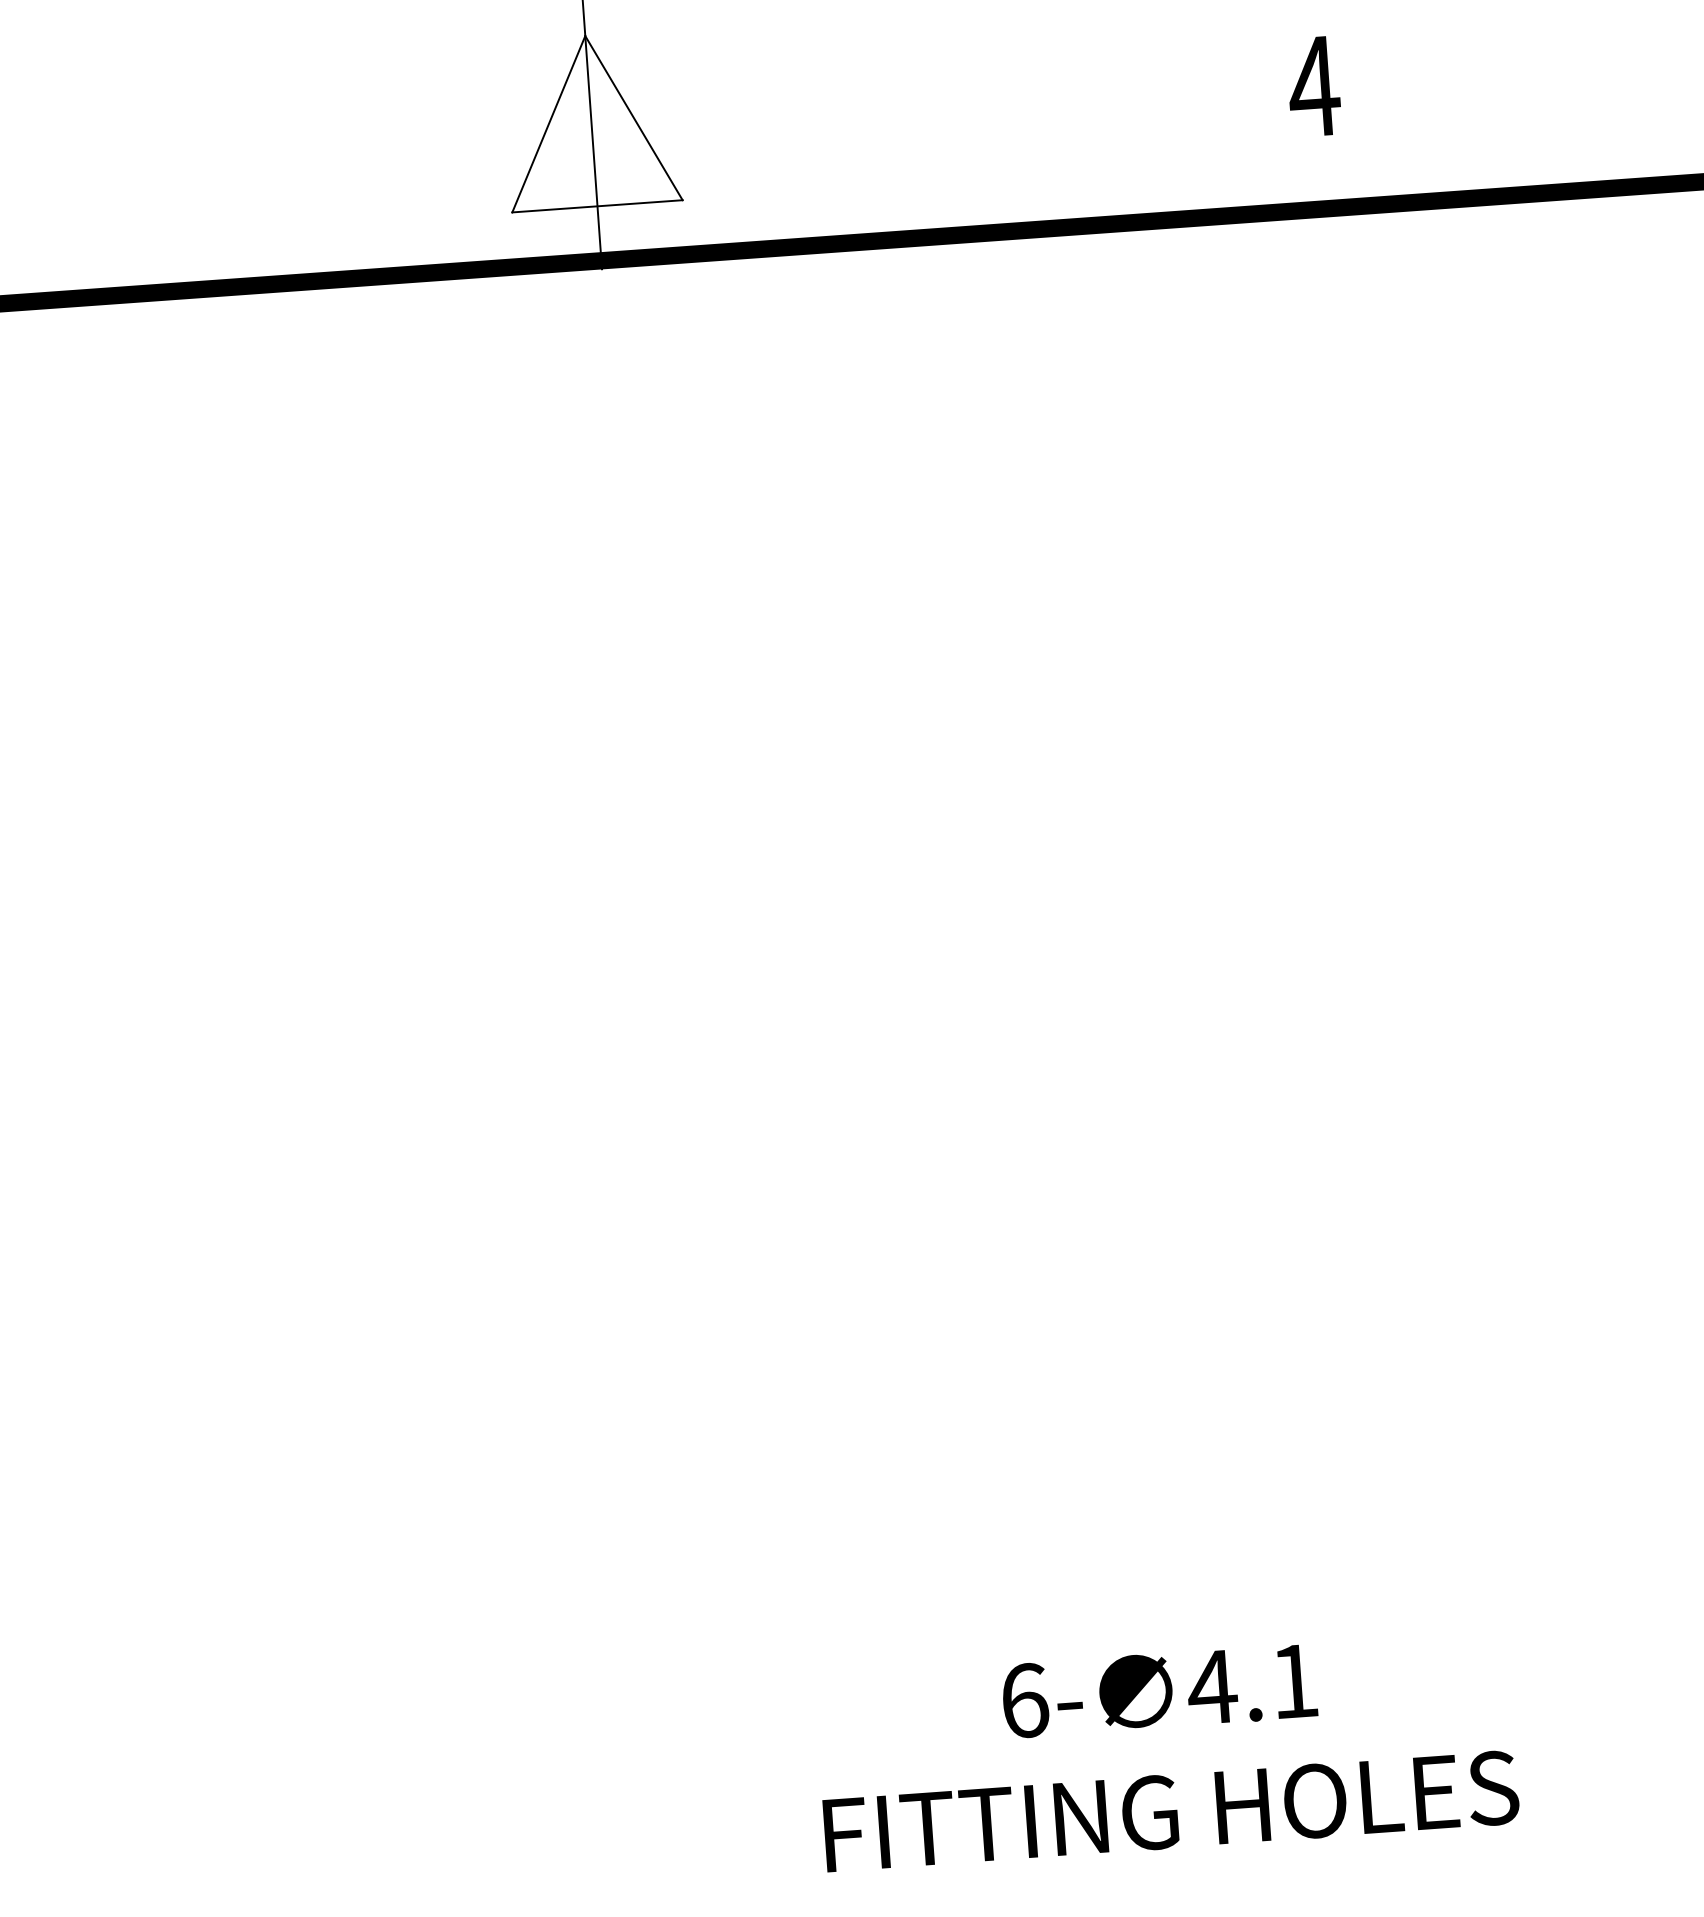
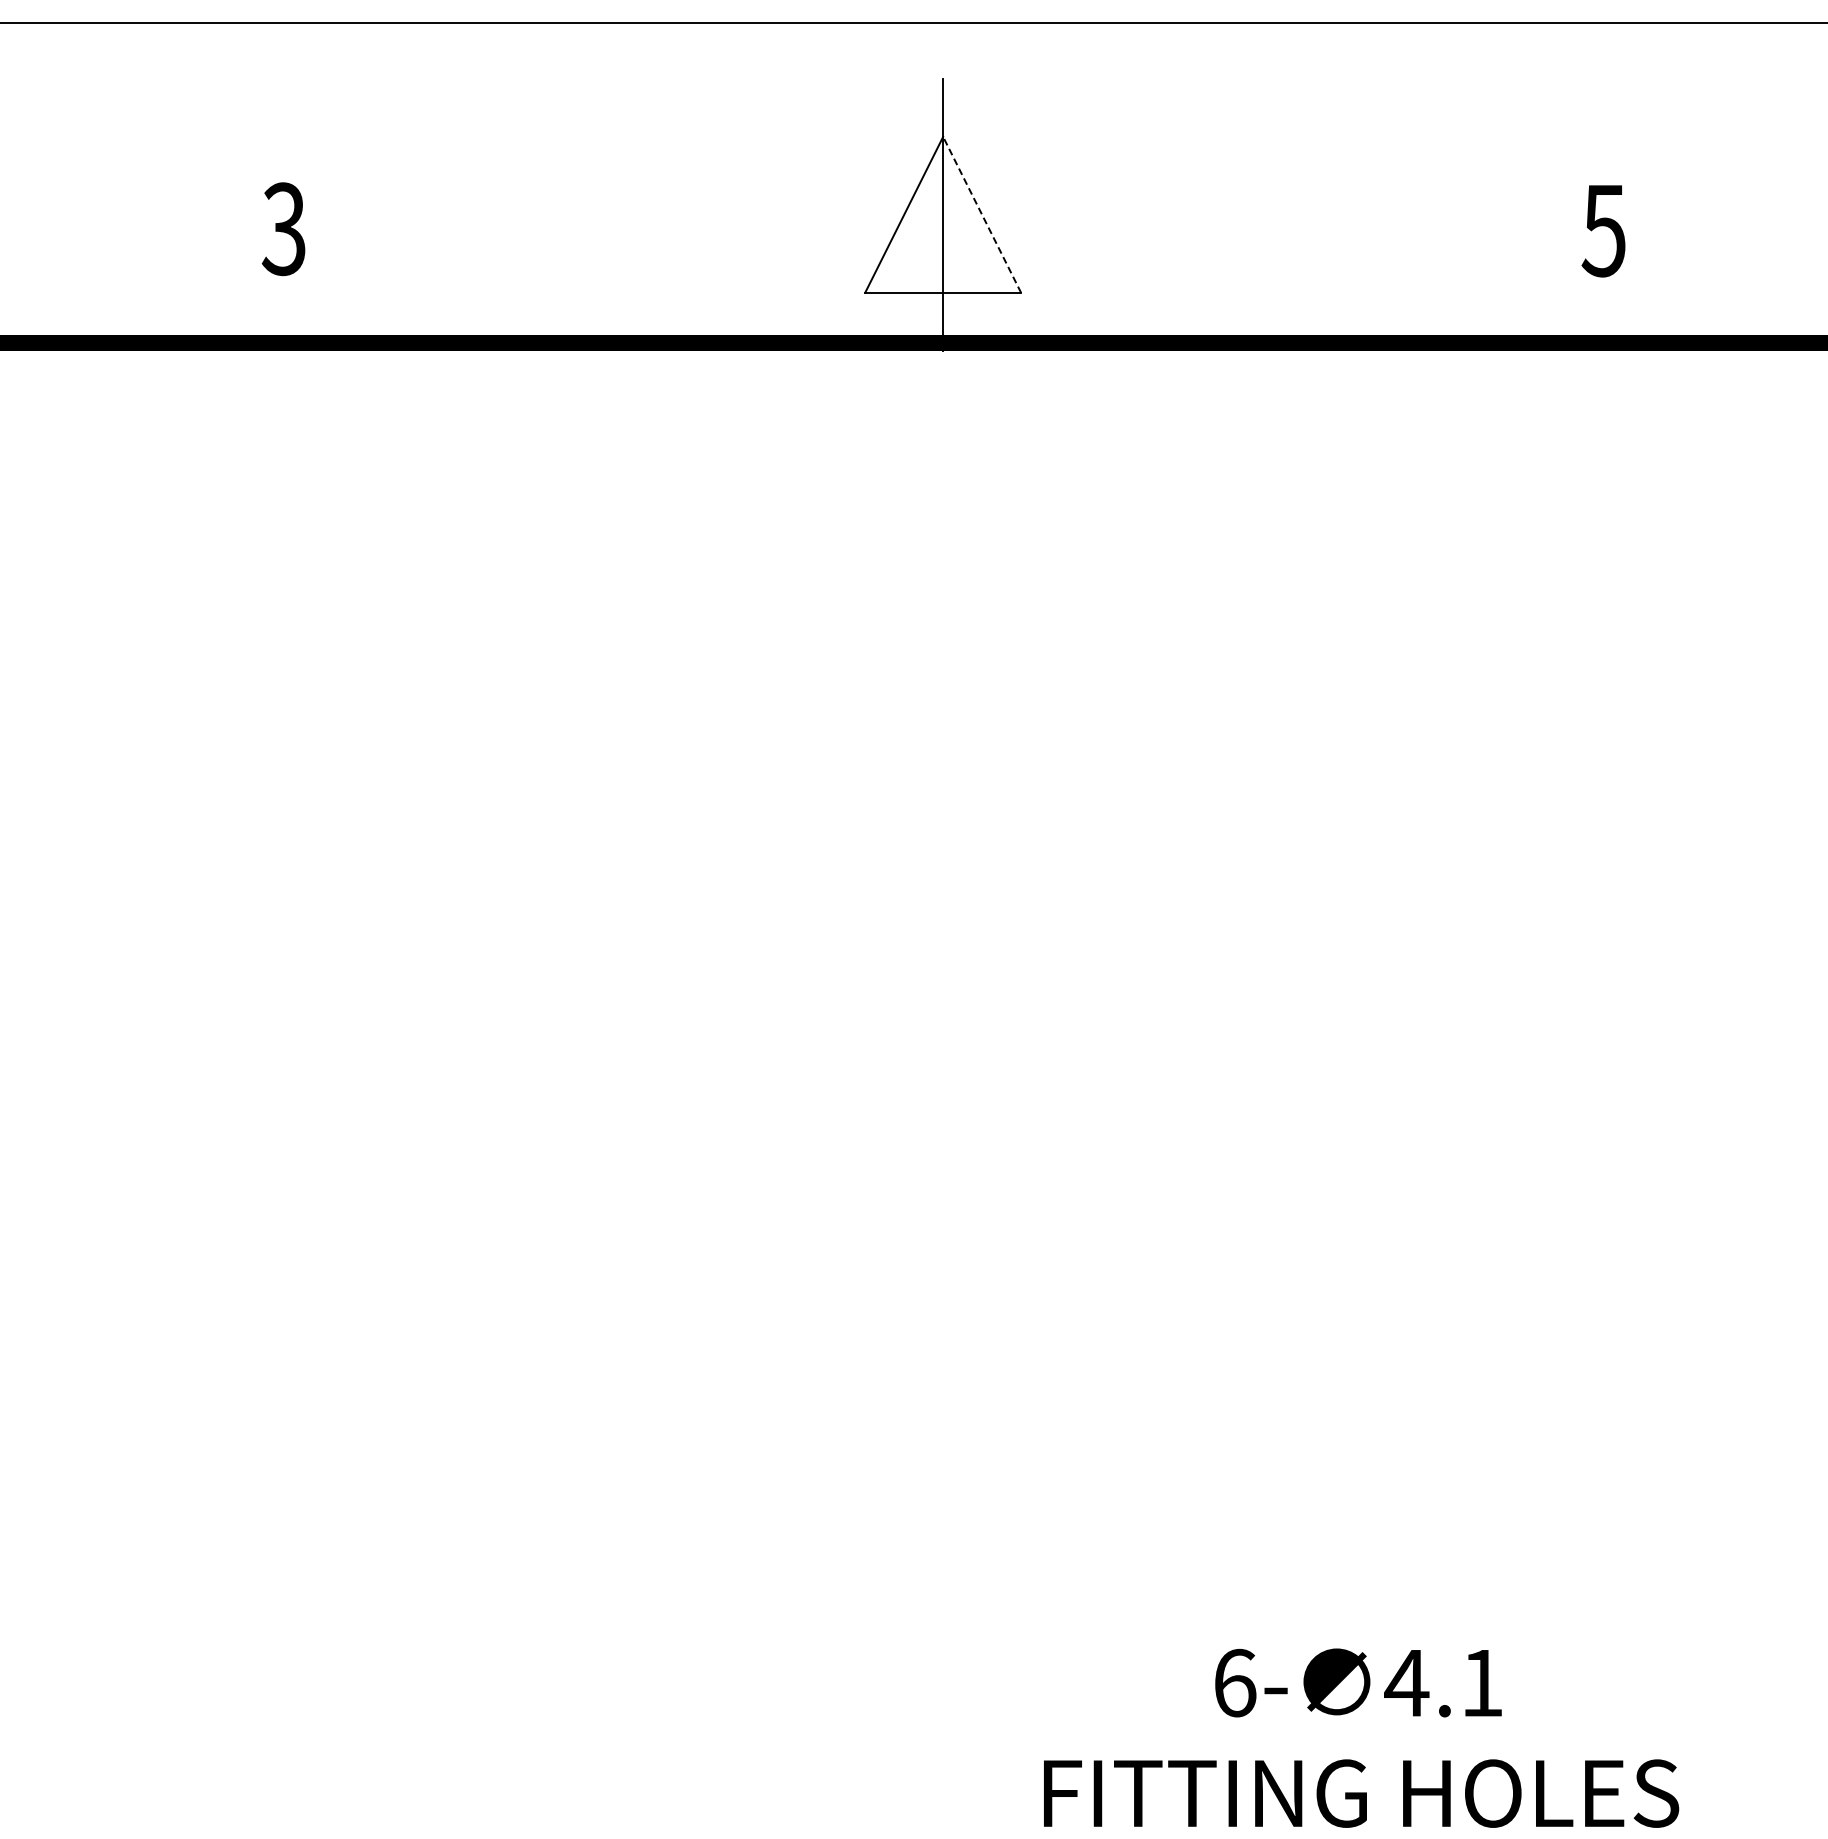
text: (1313, 87) -> (1603, 231), 4 -> 5
line: (633, 117) -> (981, 214), solid -> dashed

